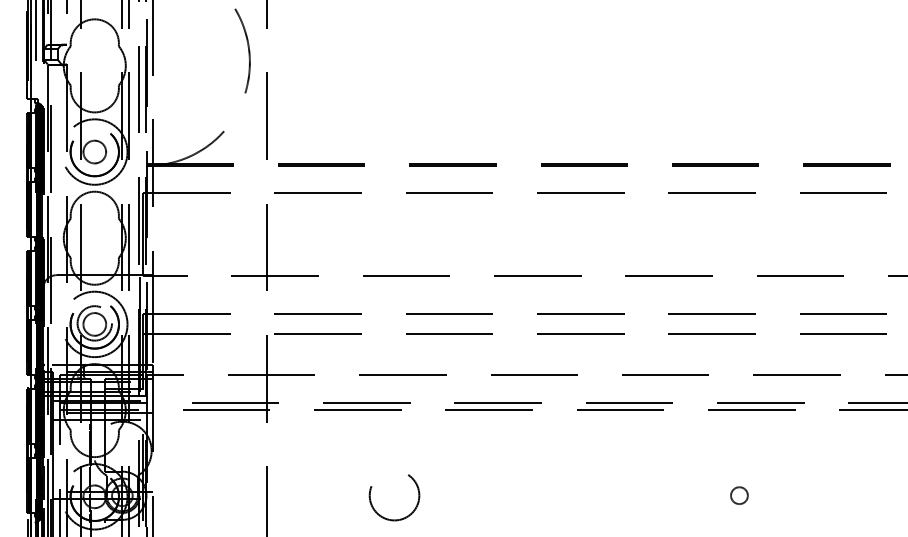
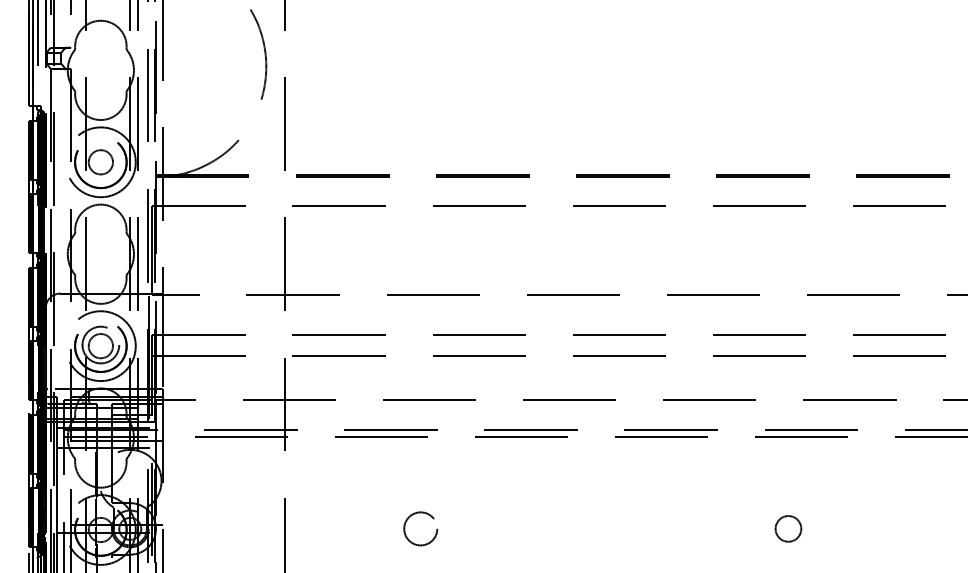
circle: (394, 495) -> (420, 528), size x0.62
circle: (739, 495) -> (788, 528), size x1.43

